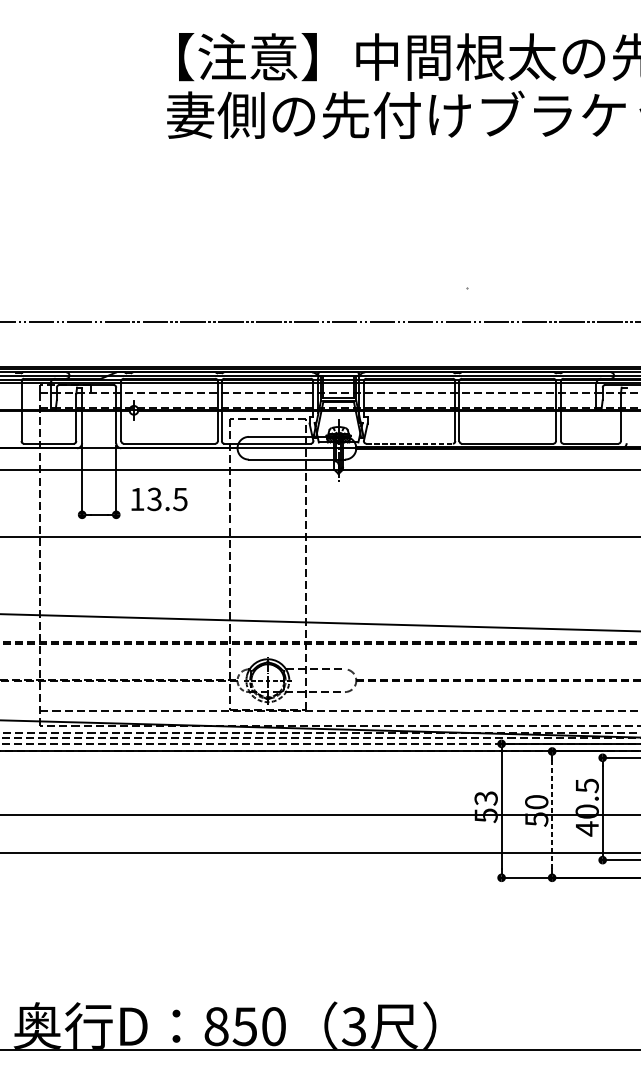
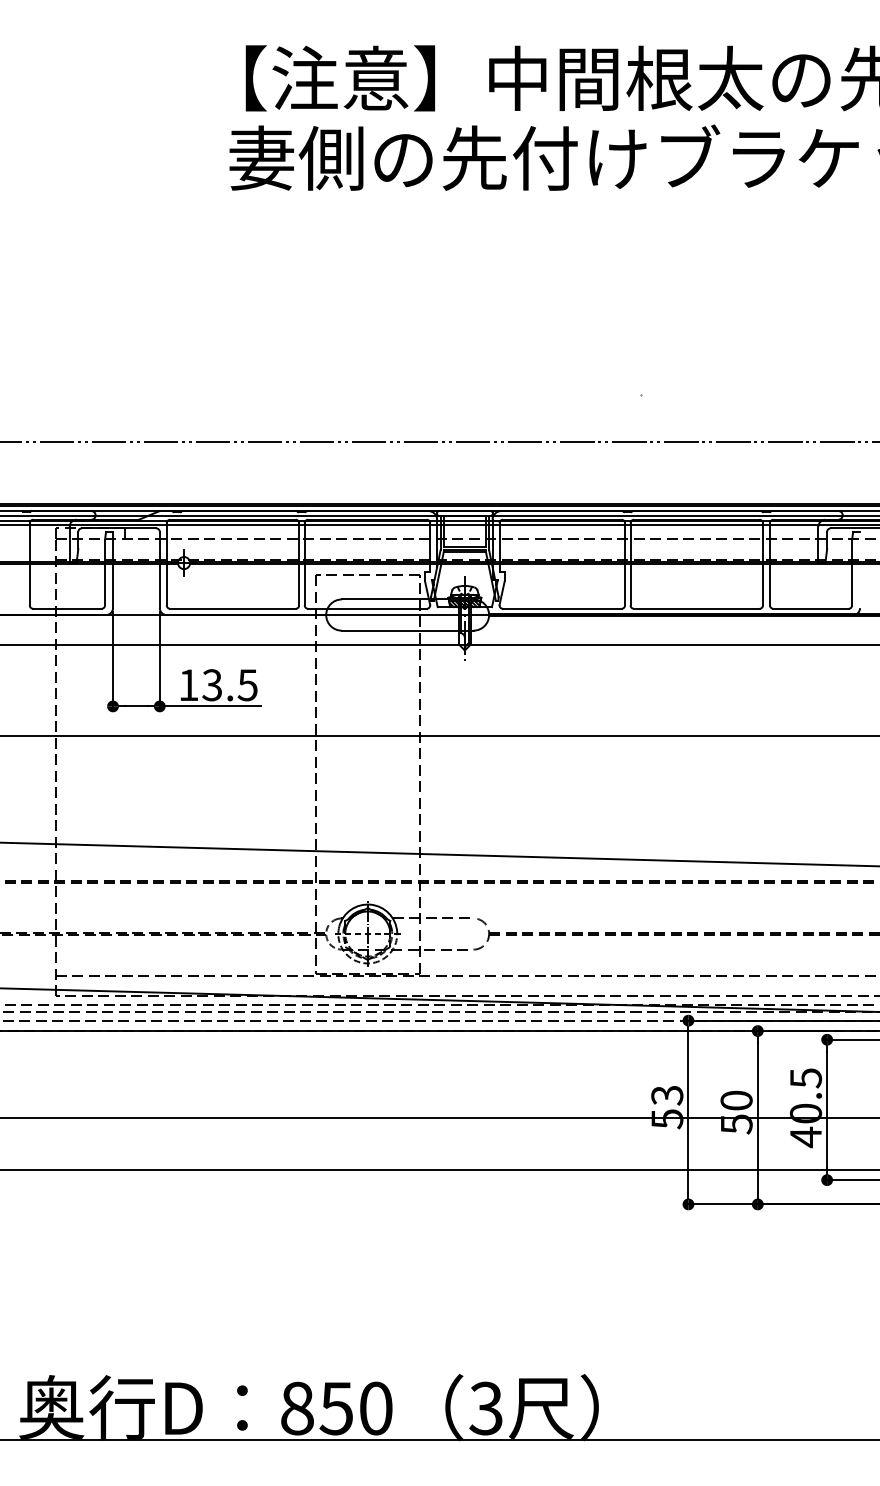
line: (409, 443) -> (562, 608), dashed -> solid
line: (152, 514) -> (209, 706), added
line: (551, 814) -> (757, 1117), dashed -> solid

